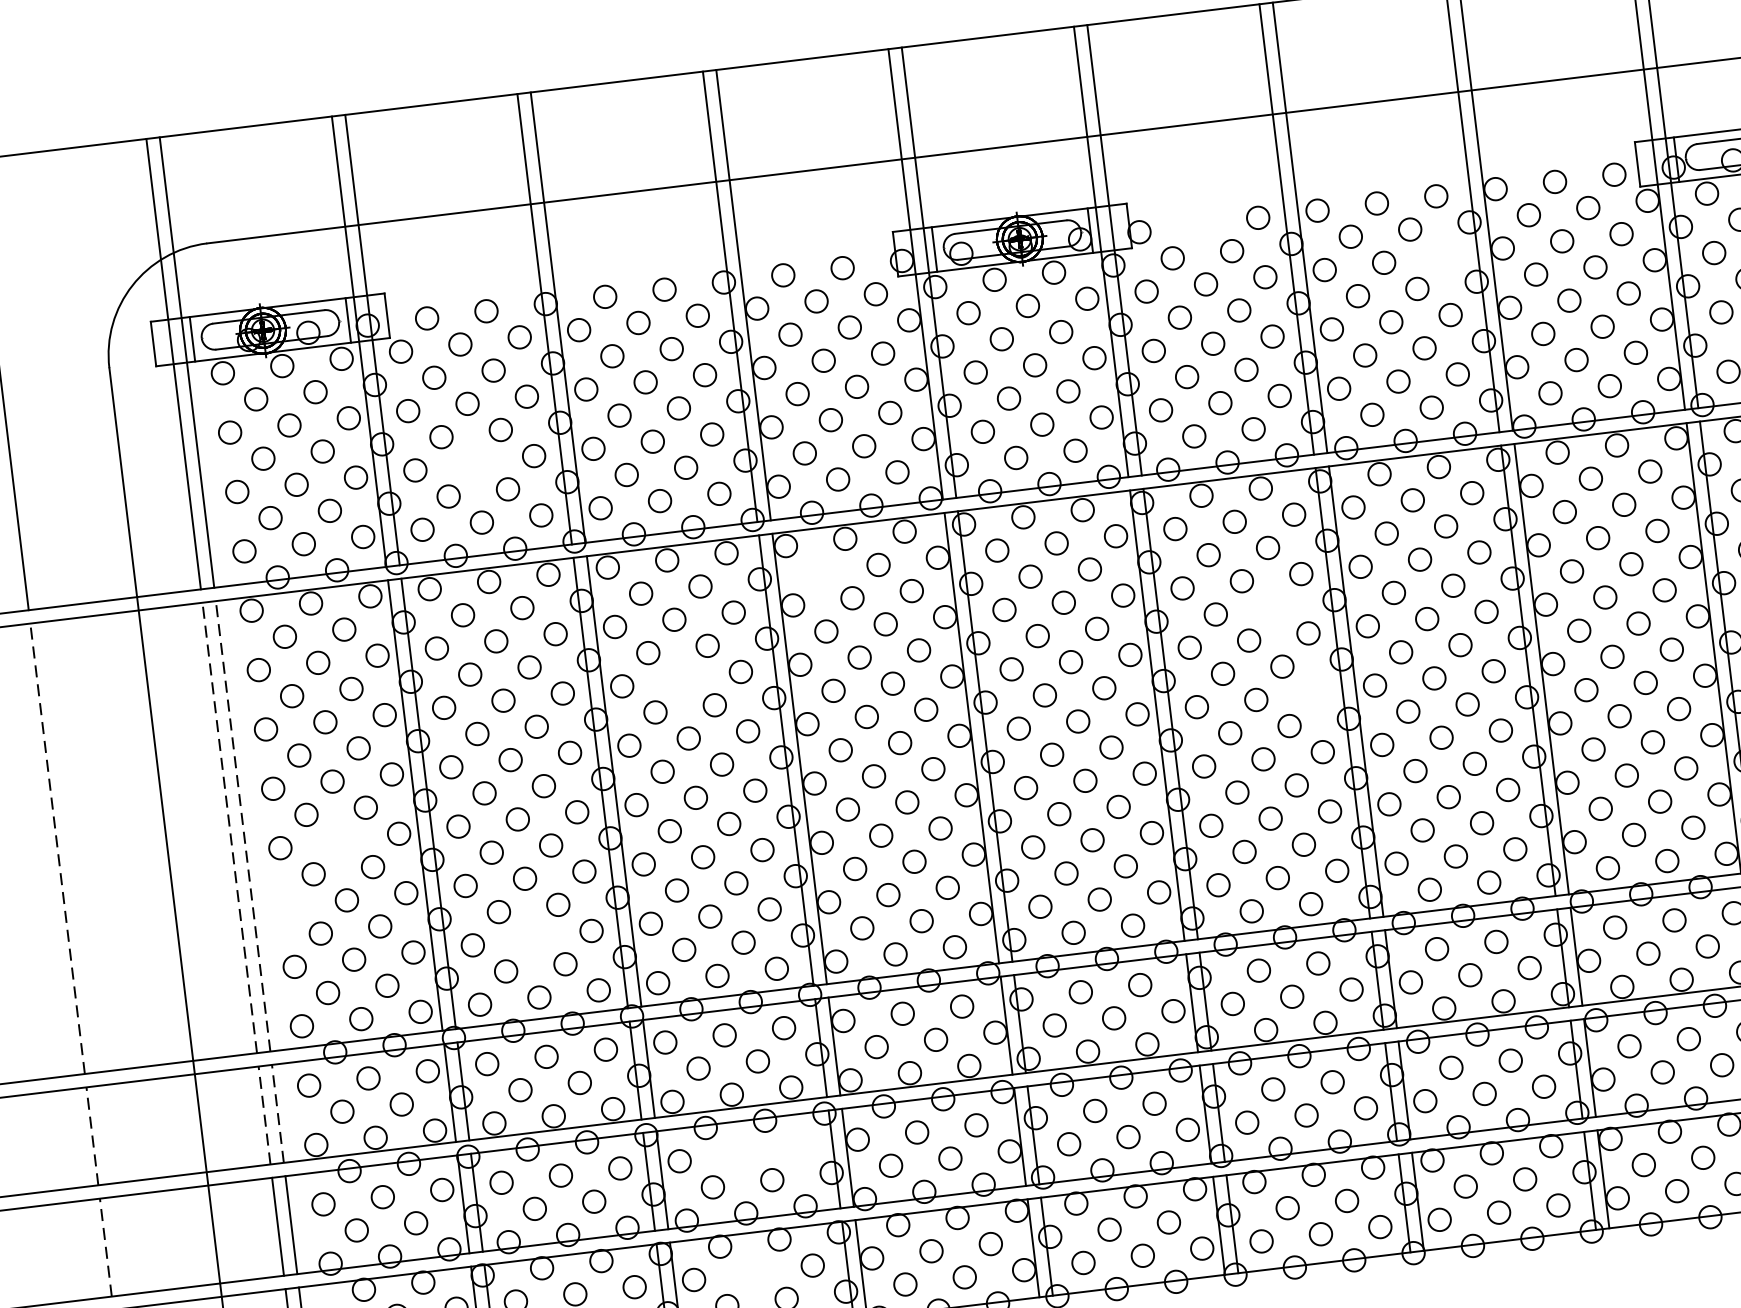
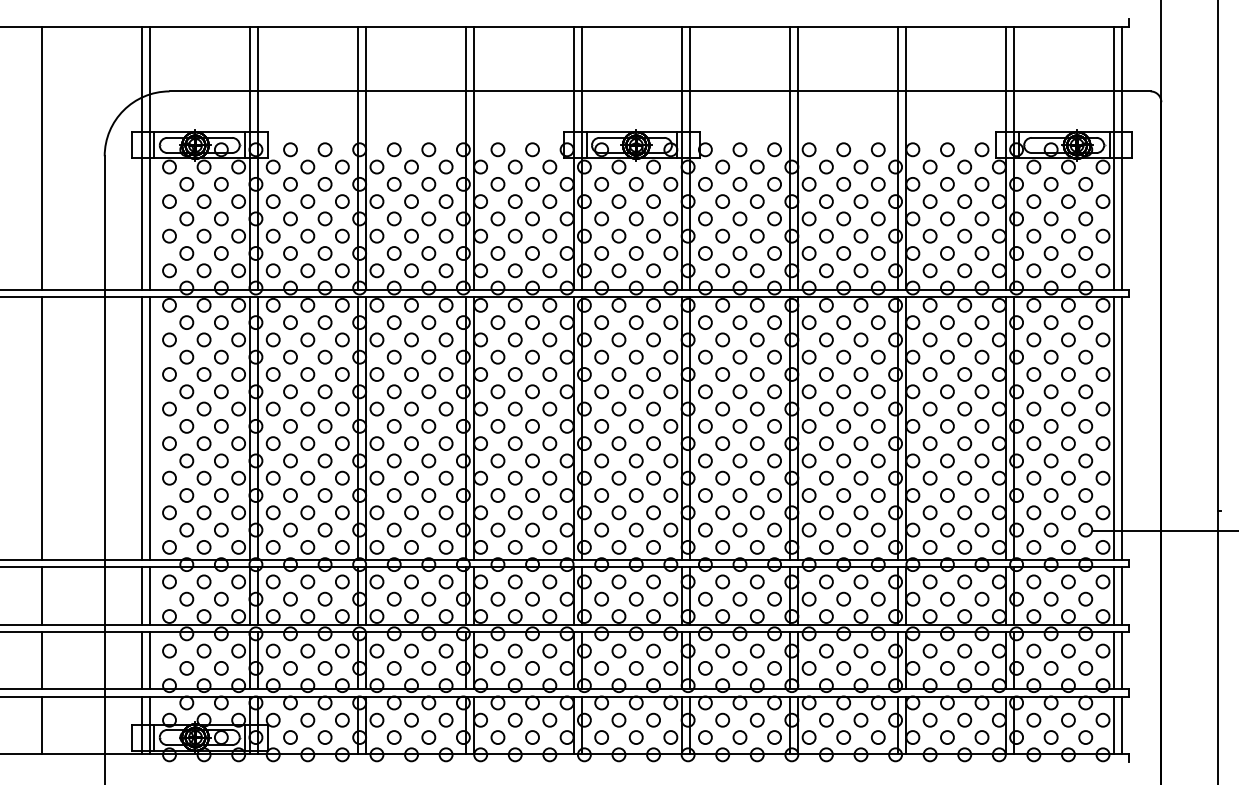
circle: (1197, 224) -> (739, 149), added
circle: (1442, 256) -> (877, 184), added
circle: (474, 462) -> (307, 235), added
circle: (818, 572) -> (497, 322), added
circle: (1273, 607) -> (756, 374), added
circle: (681, 679) -> (411, 374), added
circle: (1315, 693) -> (774, 426), added
line: (242, 826) -> (149, 428), dashed -> solid
line: (229, 827) -> (141, 428), dashed -> solid
circle: (338, 840) -> (203, 443), added
line: (57, 848) -> (41, 428), dashed -> solid
circle: (287, 906) -> (169, 477), added
circle: (531, 937) -> (307, 512), added
line: (277, 1114) -> (149, 596), dashed -> solid
line: (264, 1116) -> (141, 596), dashed -> solid
line: (92, 1137) -> (41, 596), dashed -> solid
circle: (797, 1145) -> (445, 650), added
circle: (738, 1153) -> (411, 650), added
line: (105, 1247) -> (41, 660), dashed -> solid
circle: (753, 1271) -> (411, 719), added

